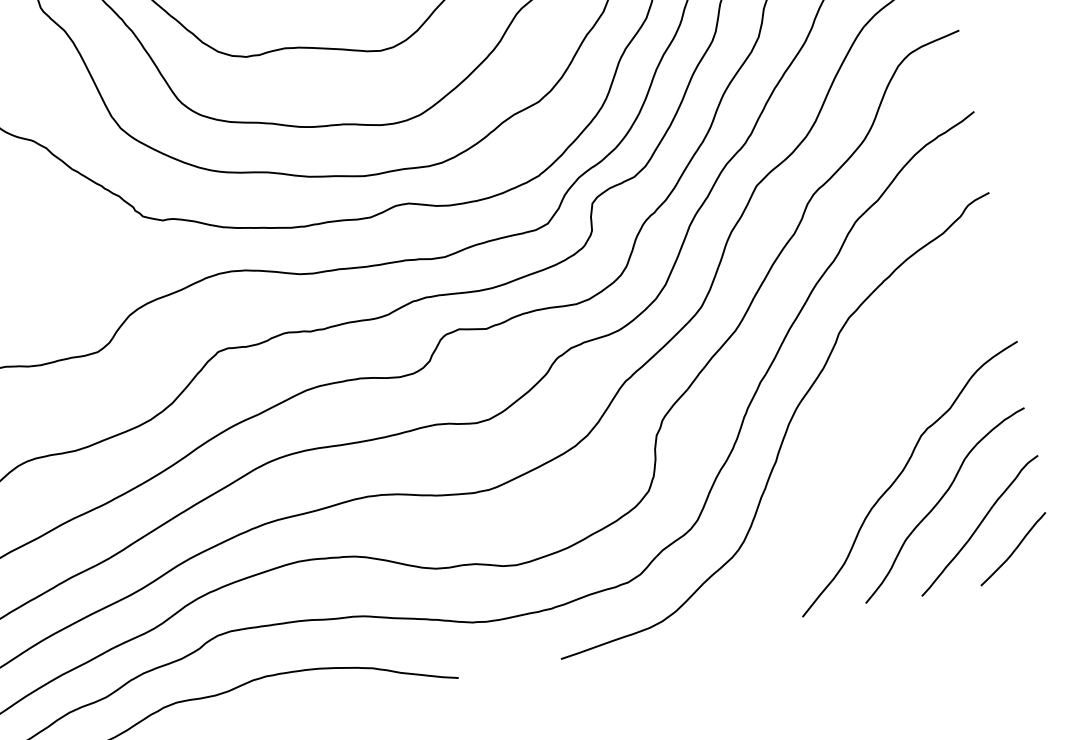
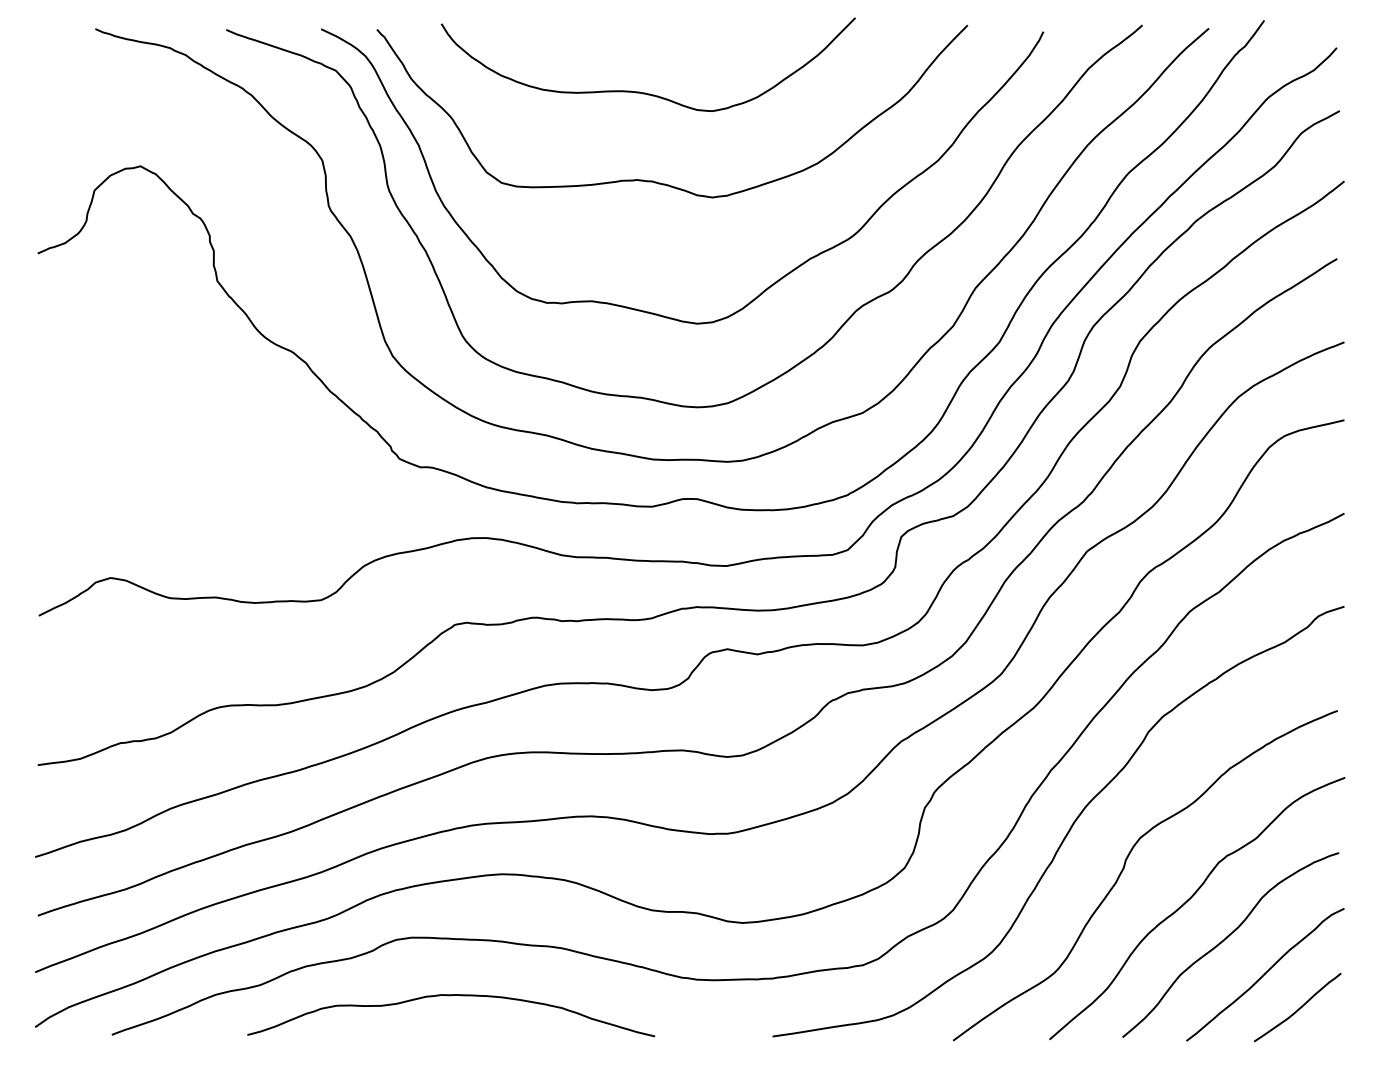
curve: (840, 454) -> (1125, 866), added

